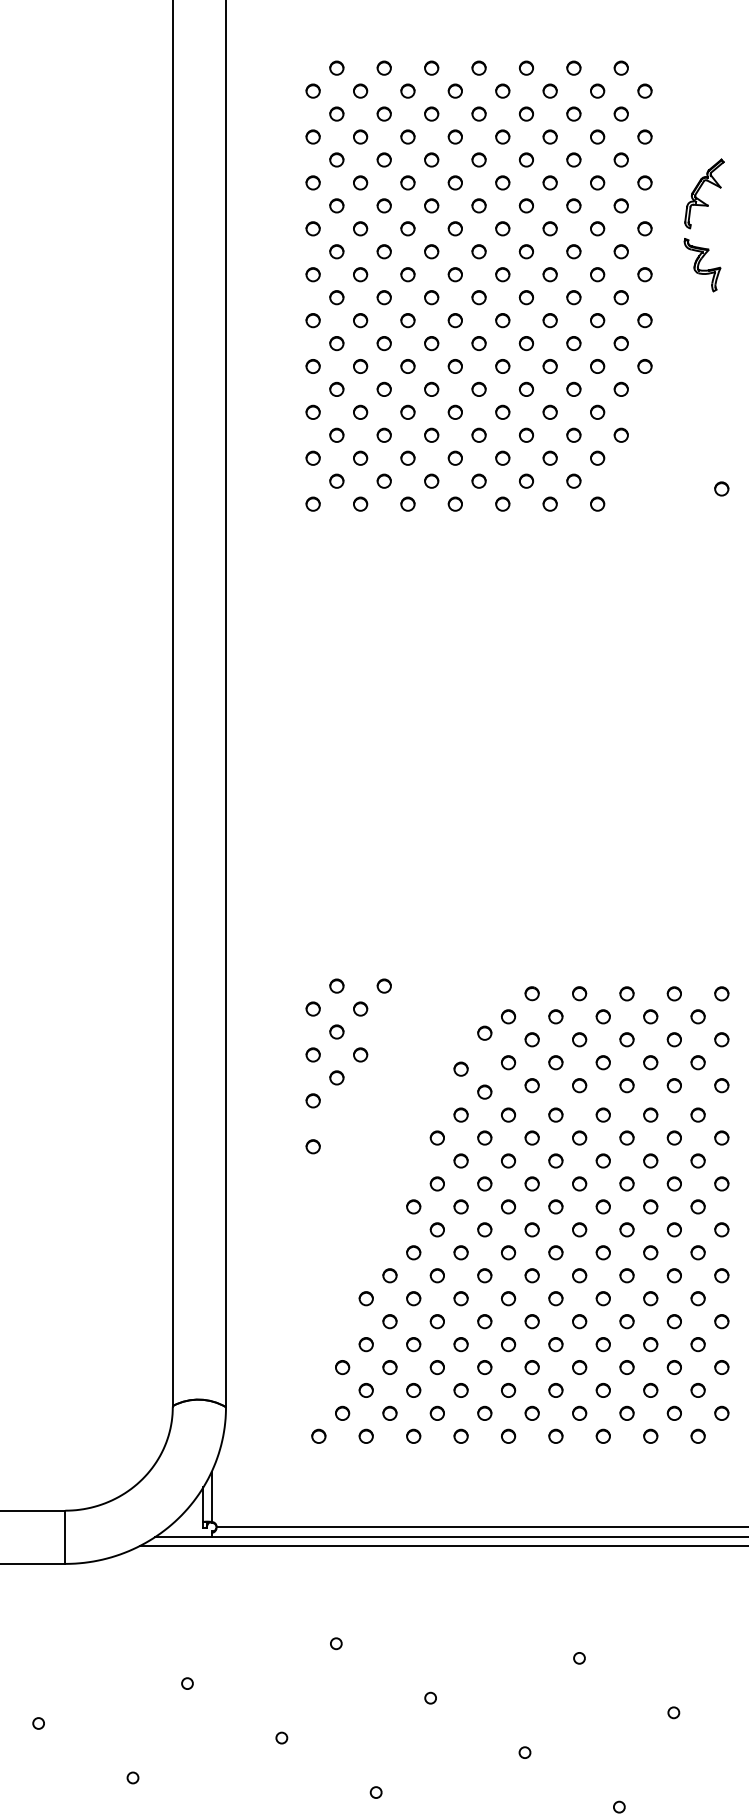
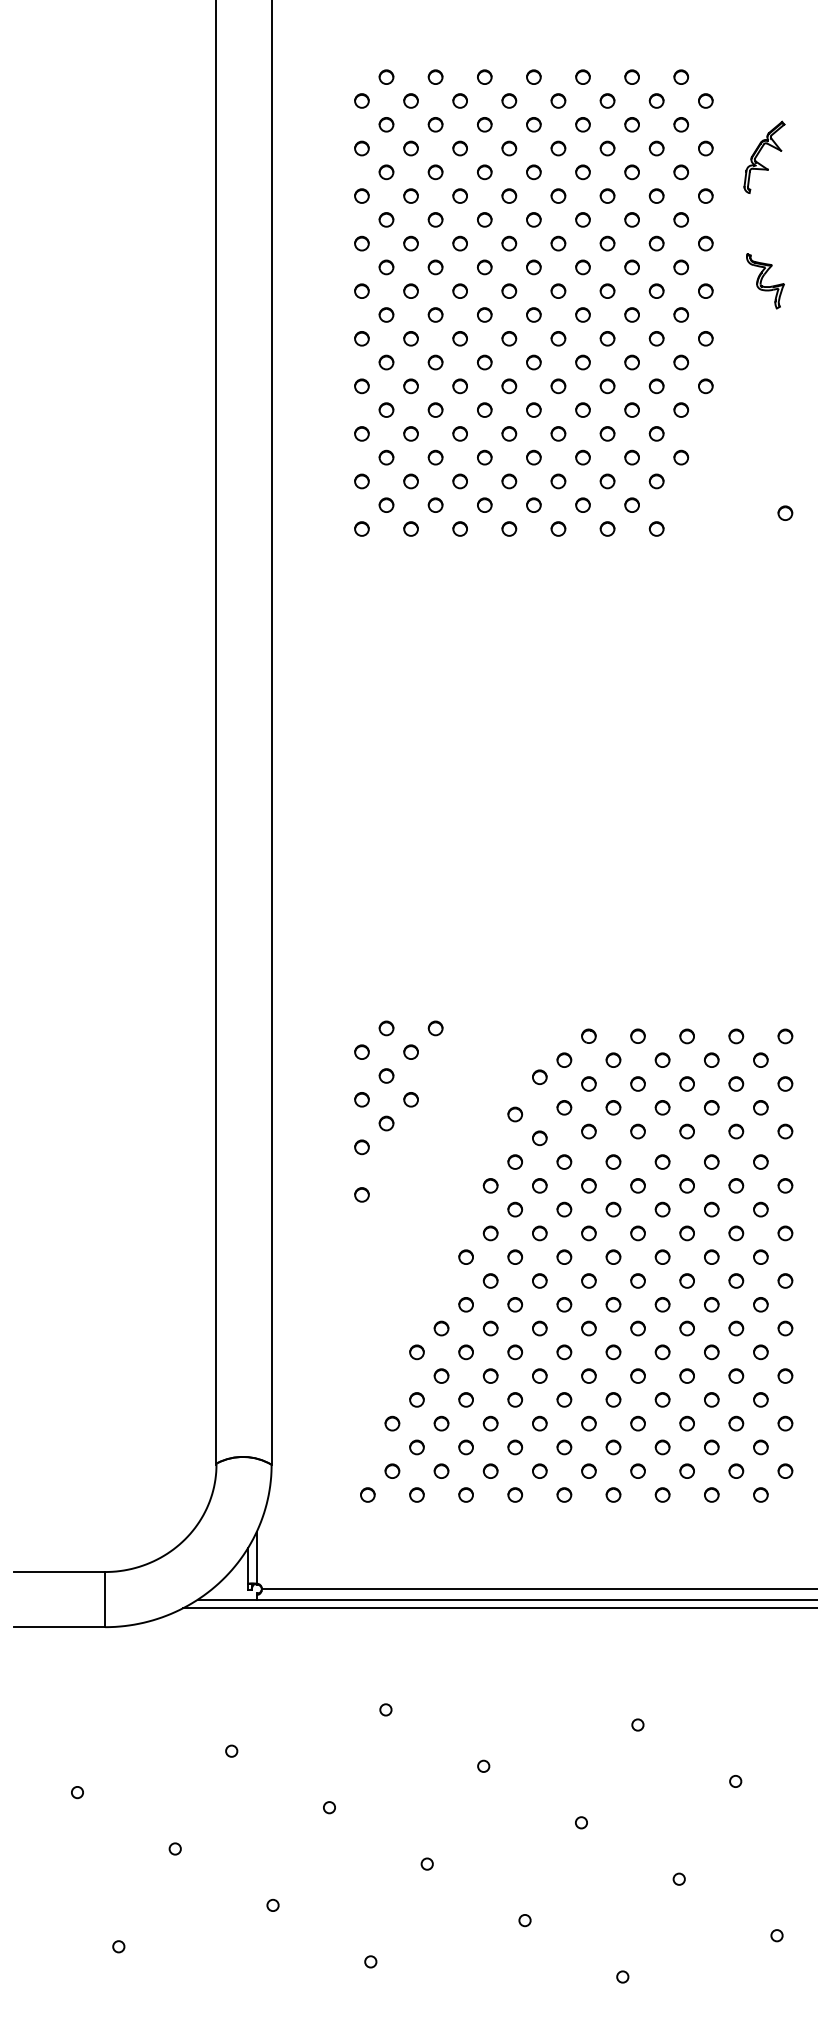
part: (704, 192) -> (764, 156), moved

